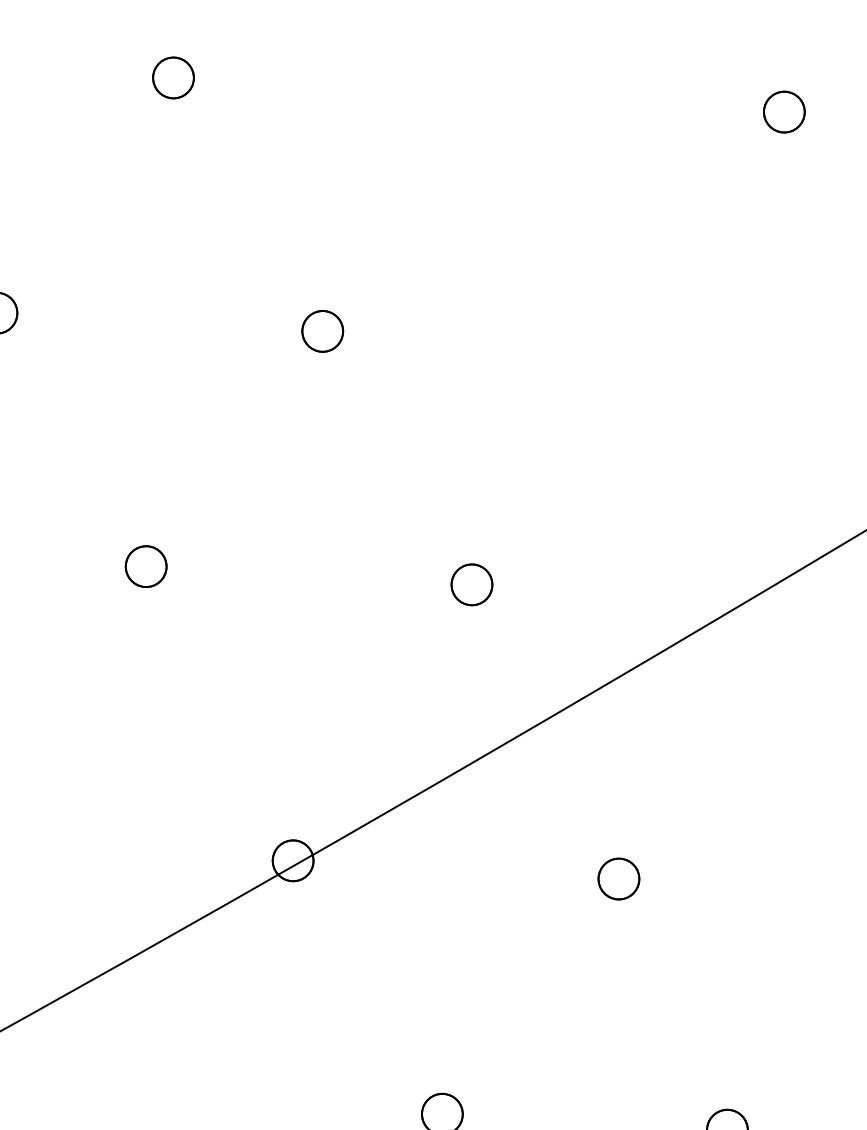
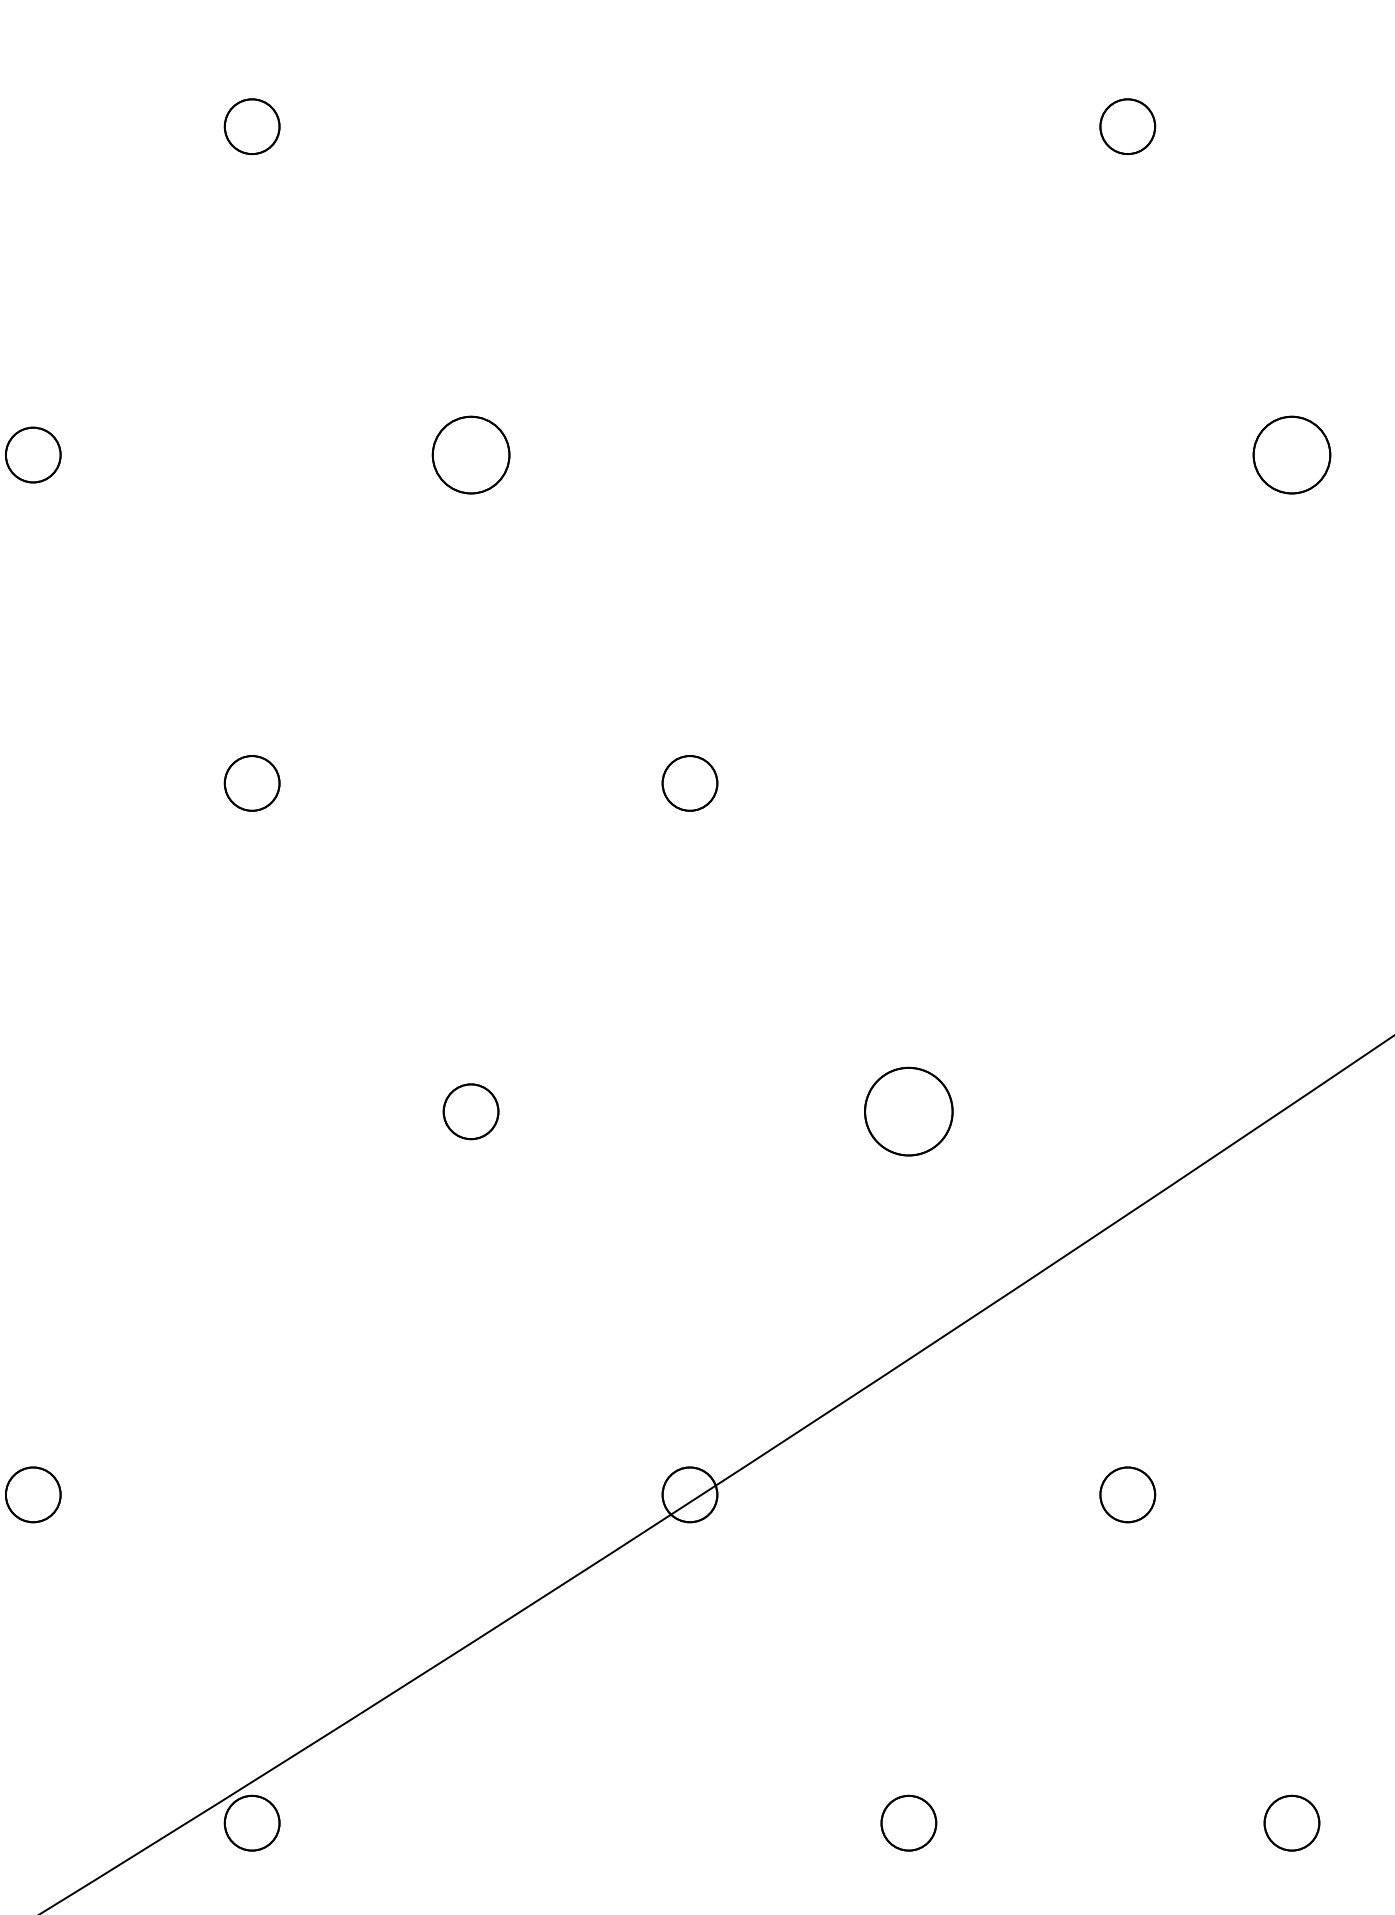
part: (173, 77) -> (470, 454), size x1.4
part: (784, 111) -> (1291, 454), size x1.4
part: (471, 584) -> (908, 1111), size x1.6

